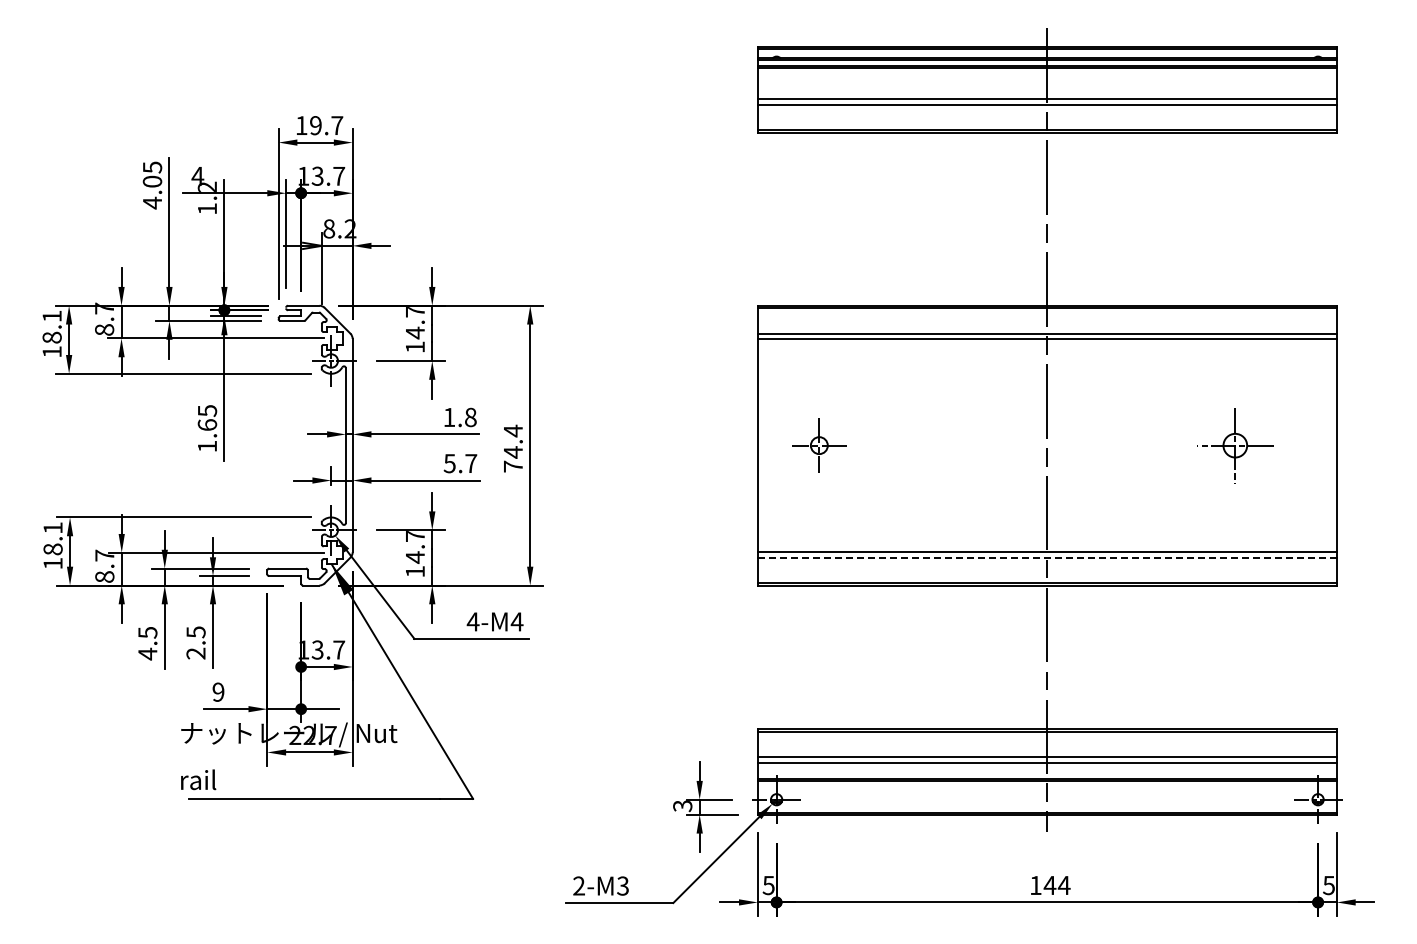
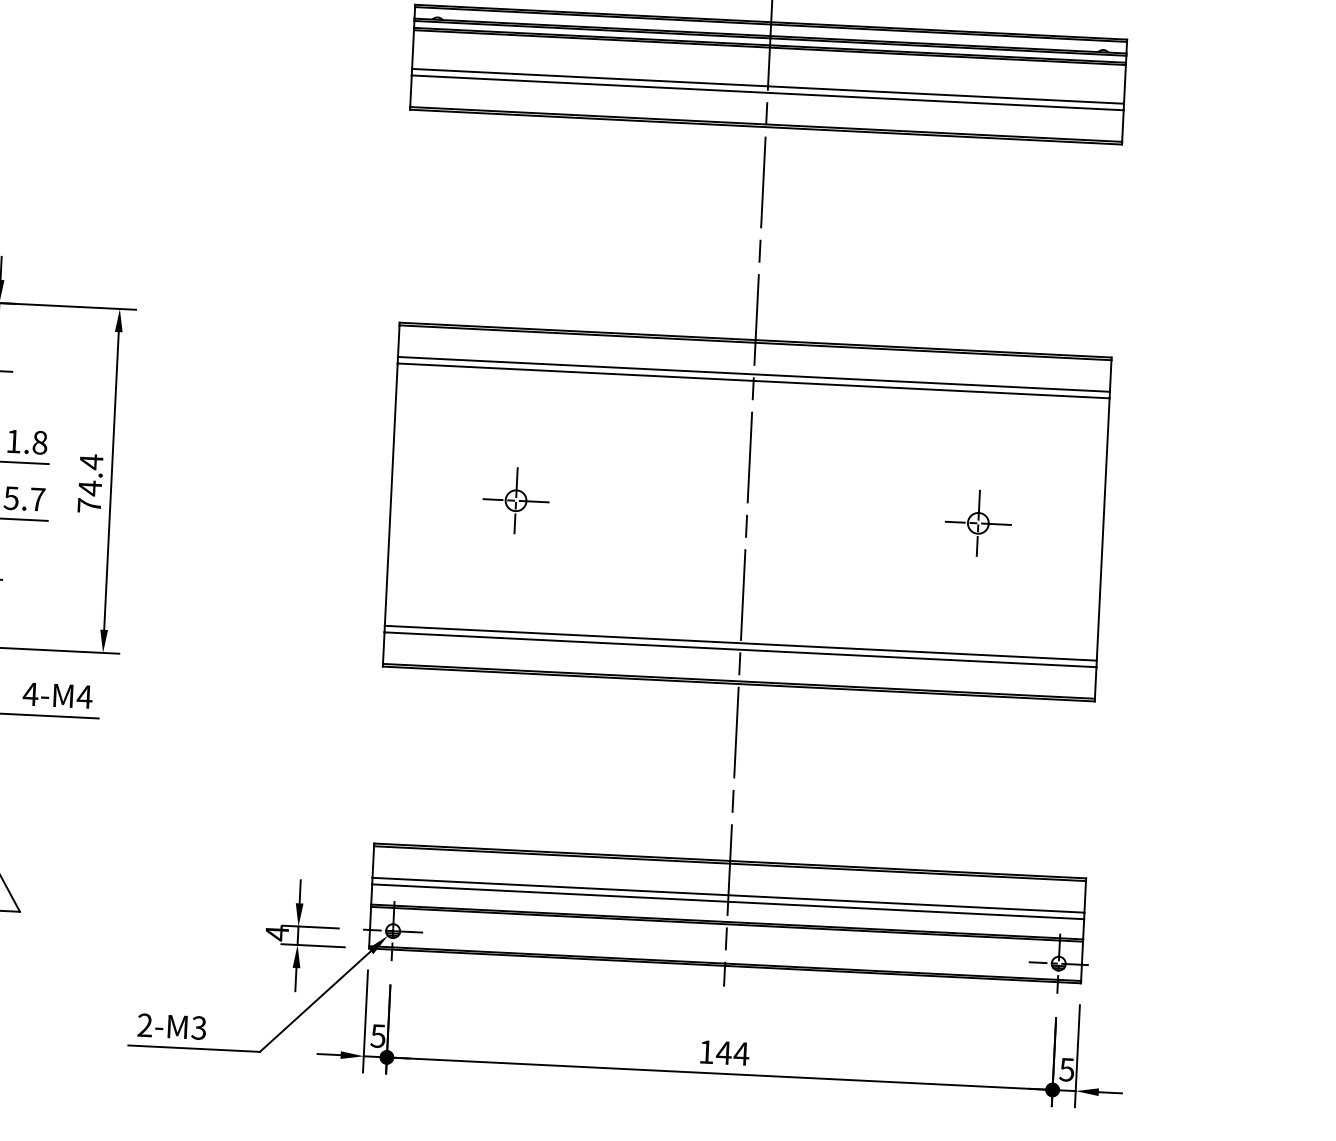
part: (819, 445) -> (516, 500), moved
part: (1235, 445) -> (978, 523), size x0.71
line: (1047, 557) -> (740, 649), dashed -> solid
text: (682, 805) -> (277, 932), 3 -> 4

